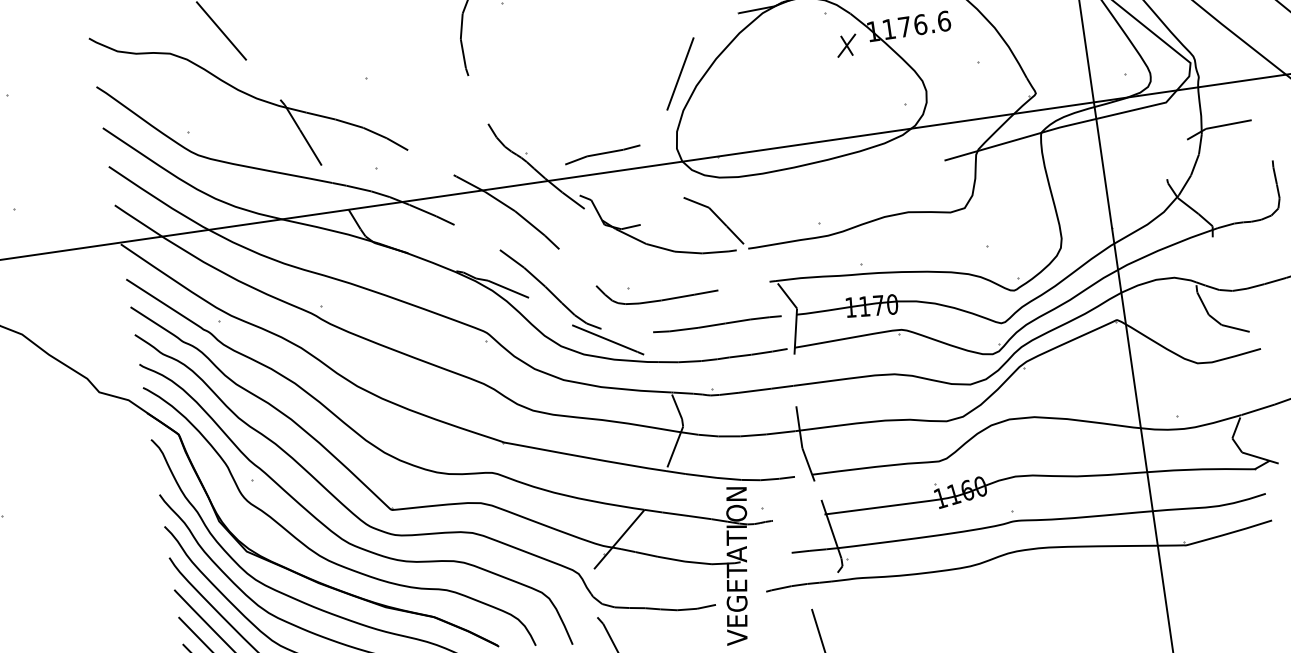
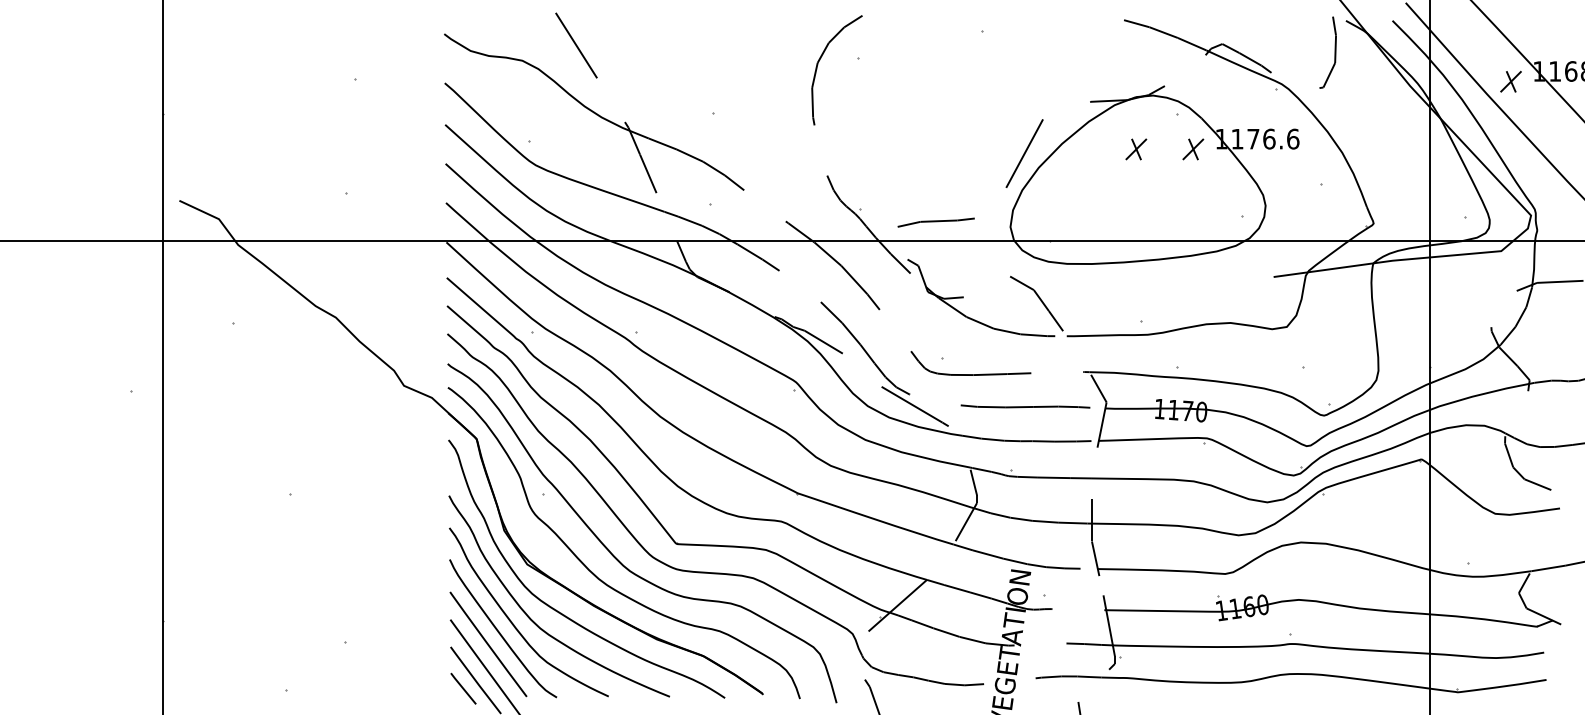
part: (790, 53) -> (1136, 149), added

